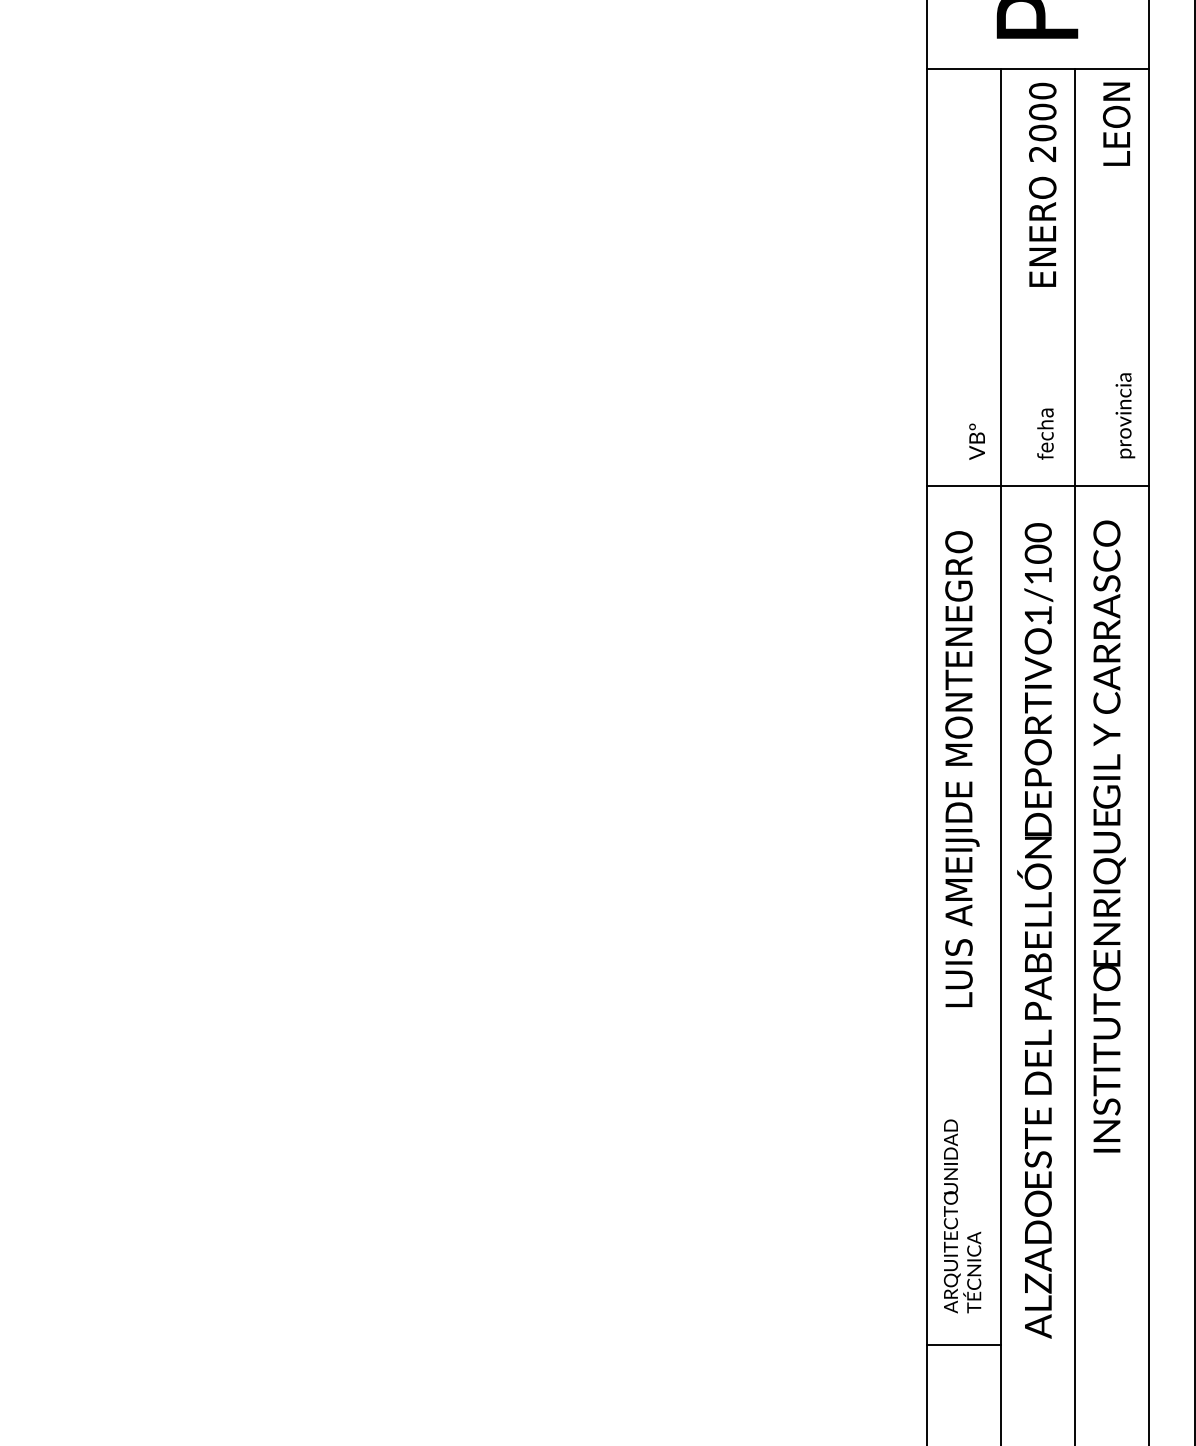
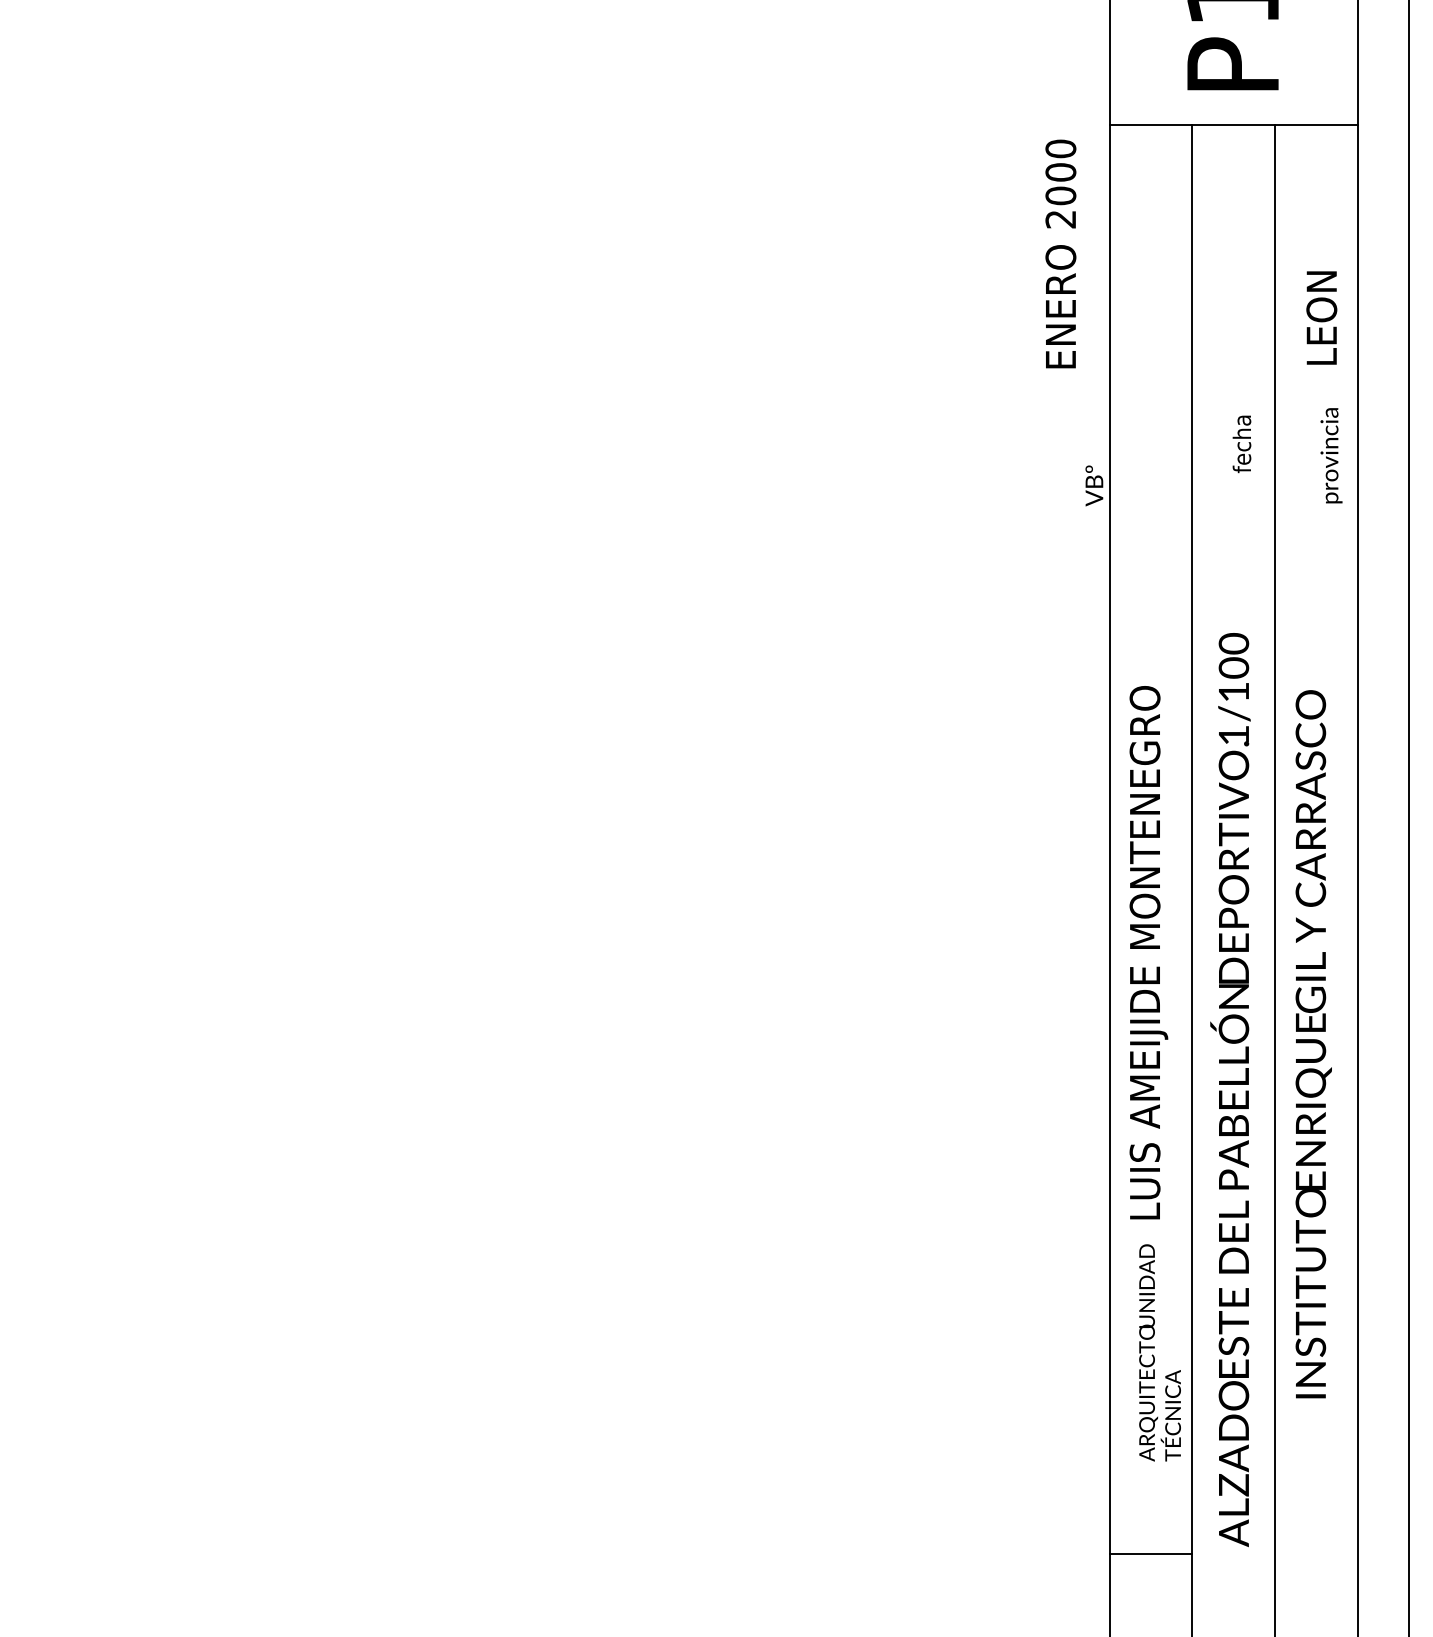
text: (1116, 123) -> (1321, 317), moved
text: (1042, 184) -> (1060, 253), moved
text: (1125, 415) -> (1331, 455), moved
text: (1045, 434) -> (1241, 444), moved
text: (977, 441) -> (1094, 485), moved
line: (1037, 486) -> (1233, 591), removed
text: (962, 768) -> (1148, 952), moved
text: (1109, 836) -> (1313, 1044), moved
text: (962, 1216) -> (1159, 1352), moved

